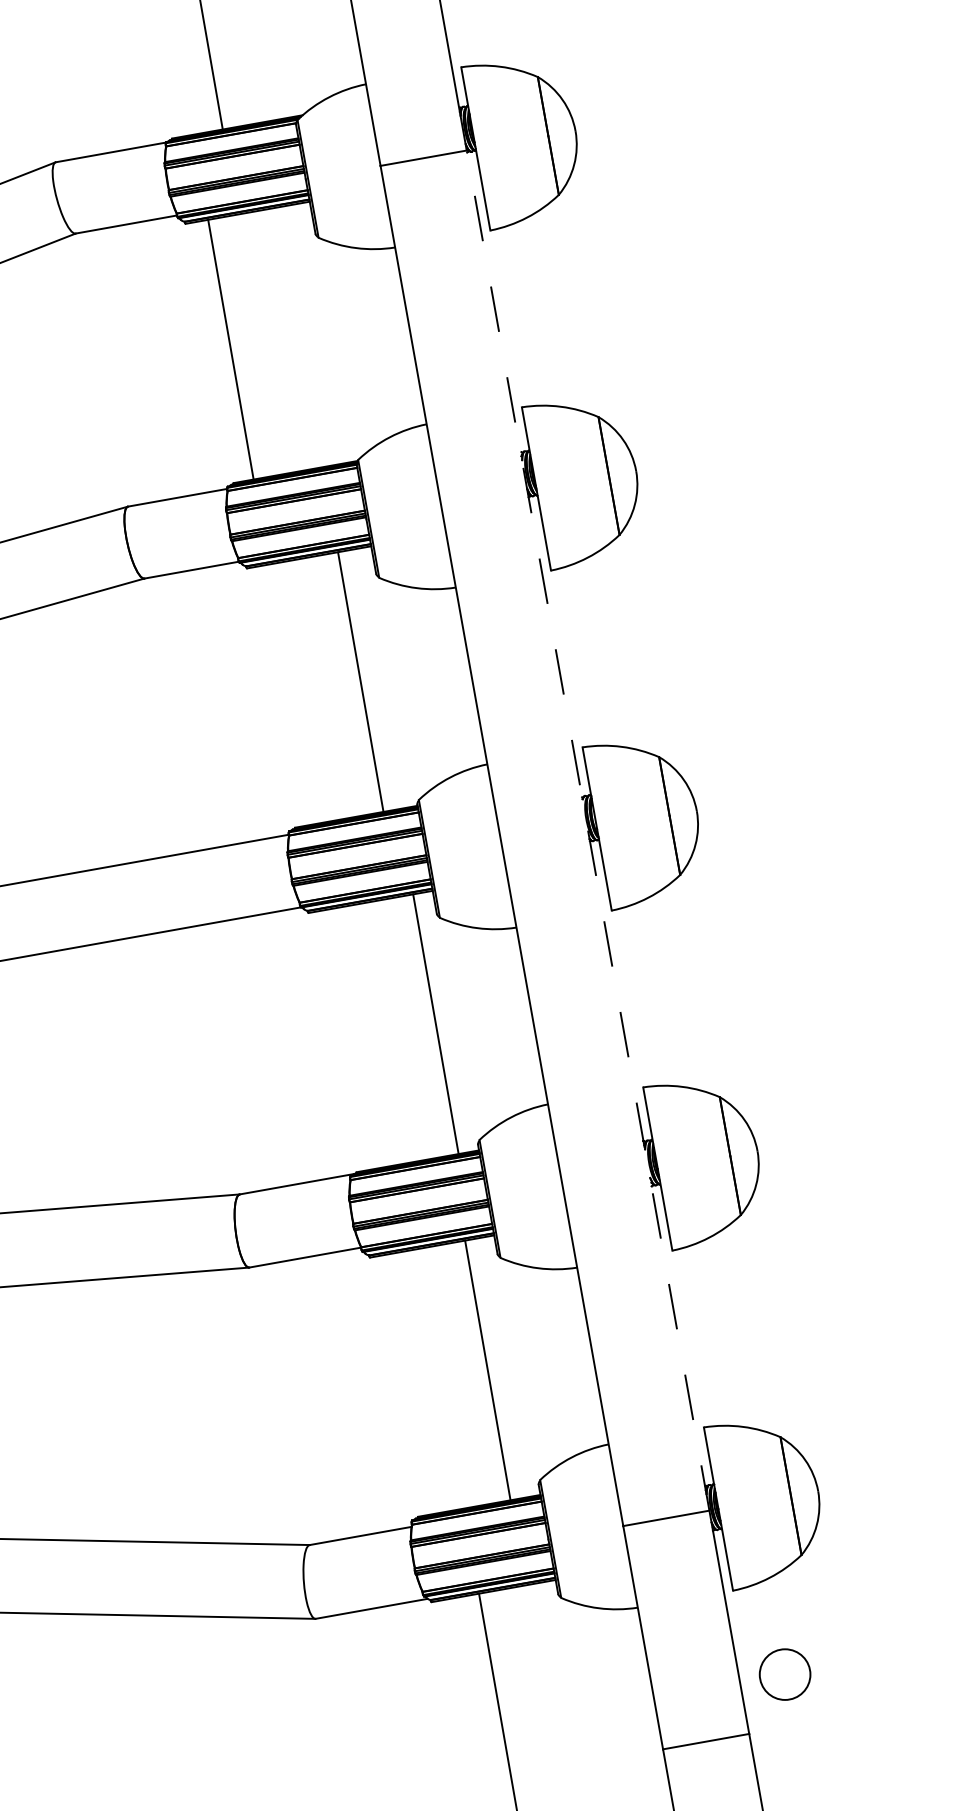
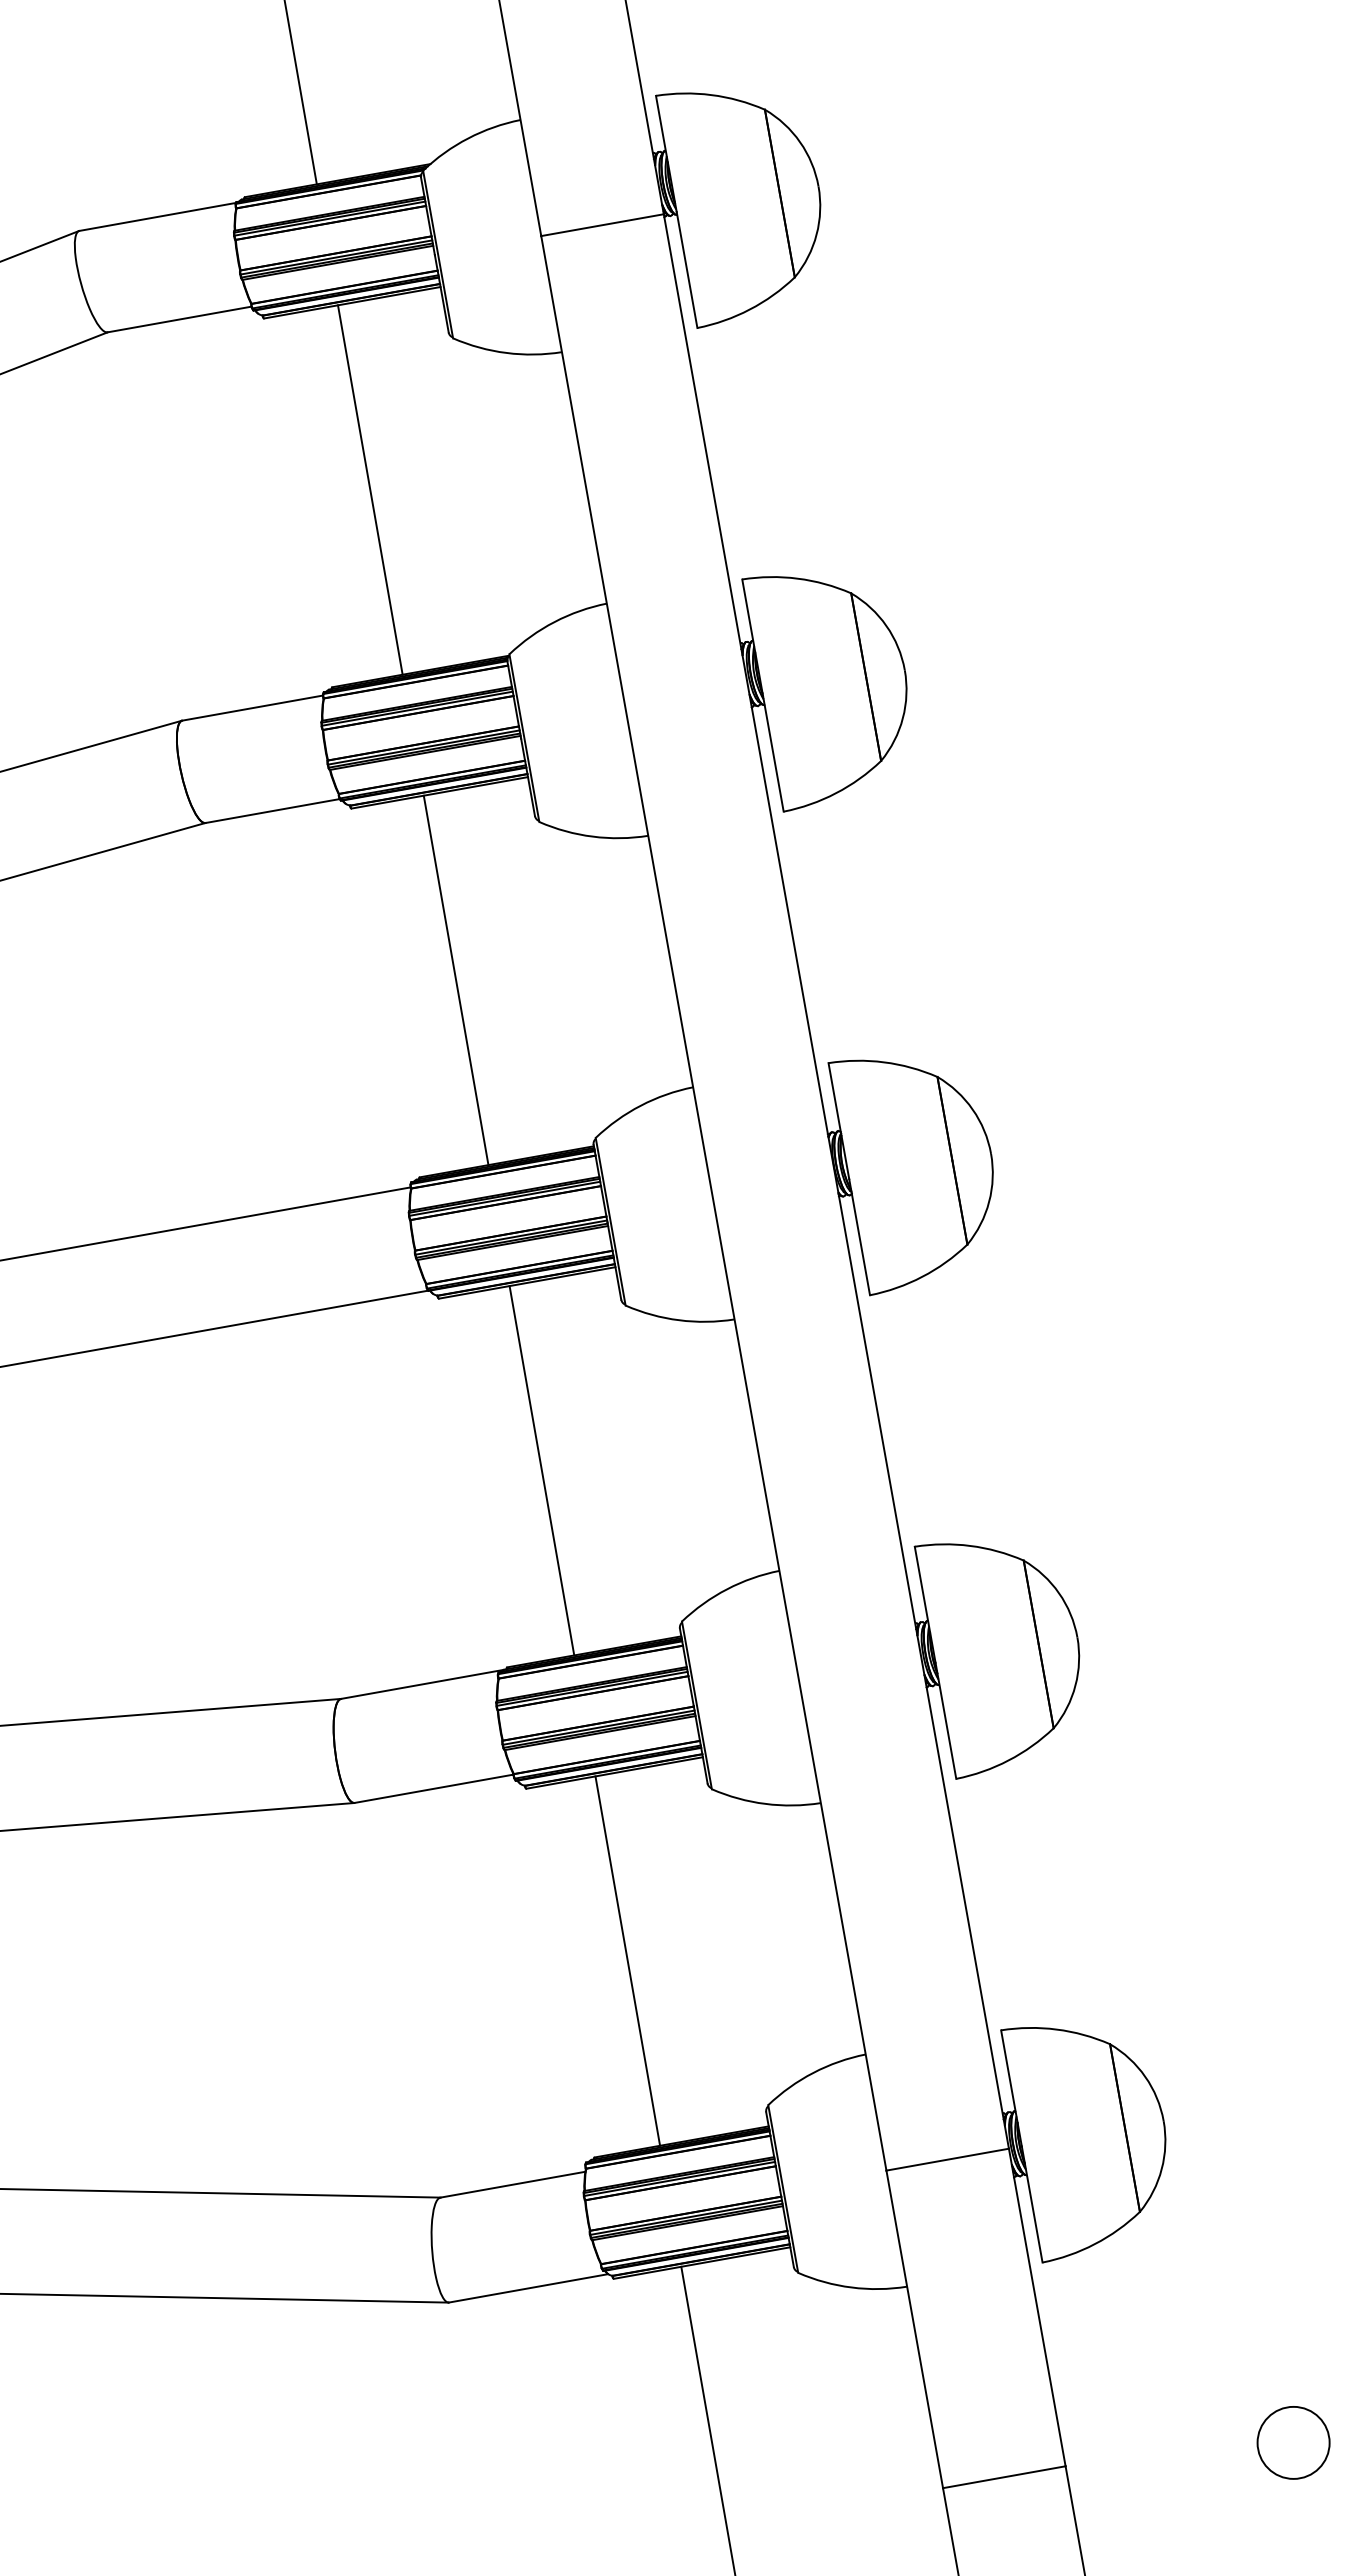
line: (230, 348) -> (370, 489), moved
line: (360, 682) -> (455, 980), moved
line: (588, 830) -> (836, 1181), dashed -> solid
line: (435, 1023) -> (541, 1470), moved
line: (487, 1369) -> (627, 1960), moved
circle: (785, 1674) -> (1293, 2442), moved

